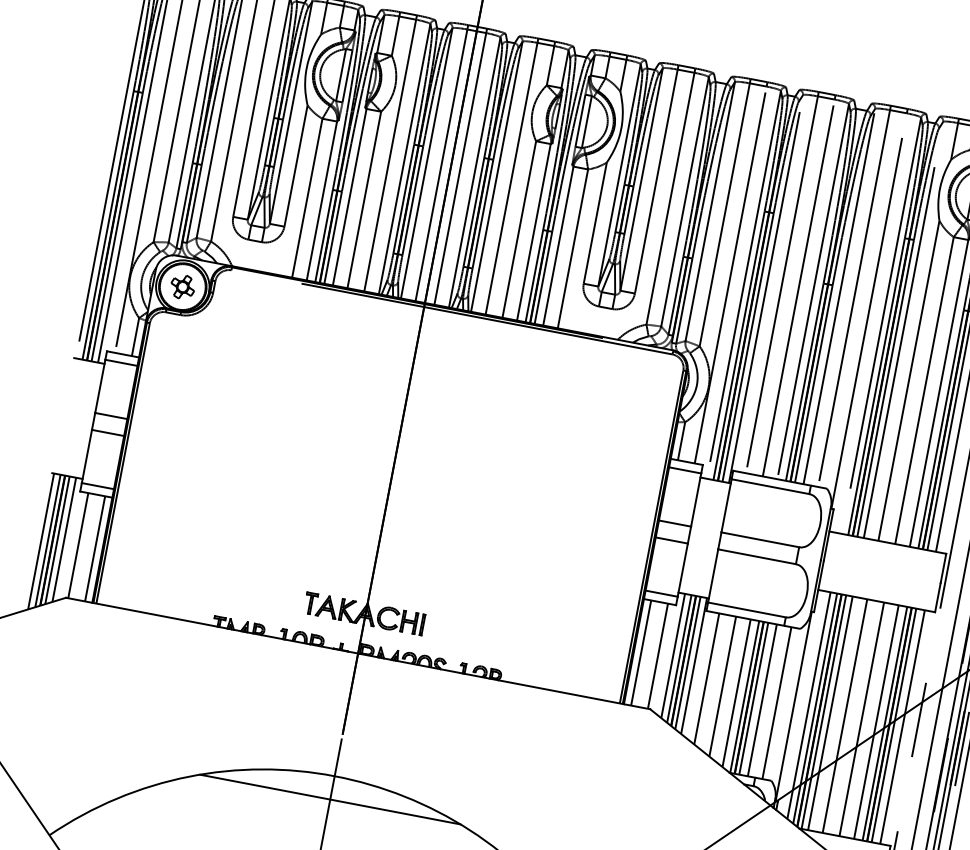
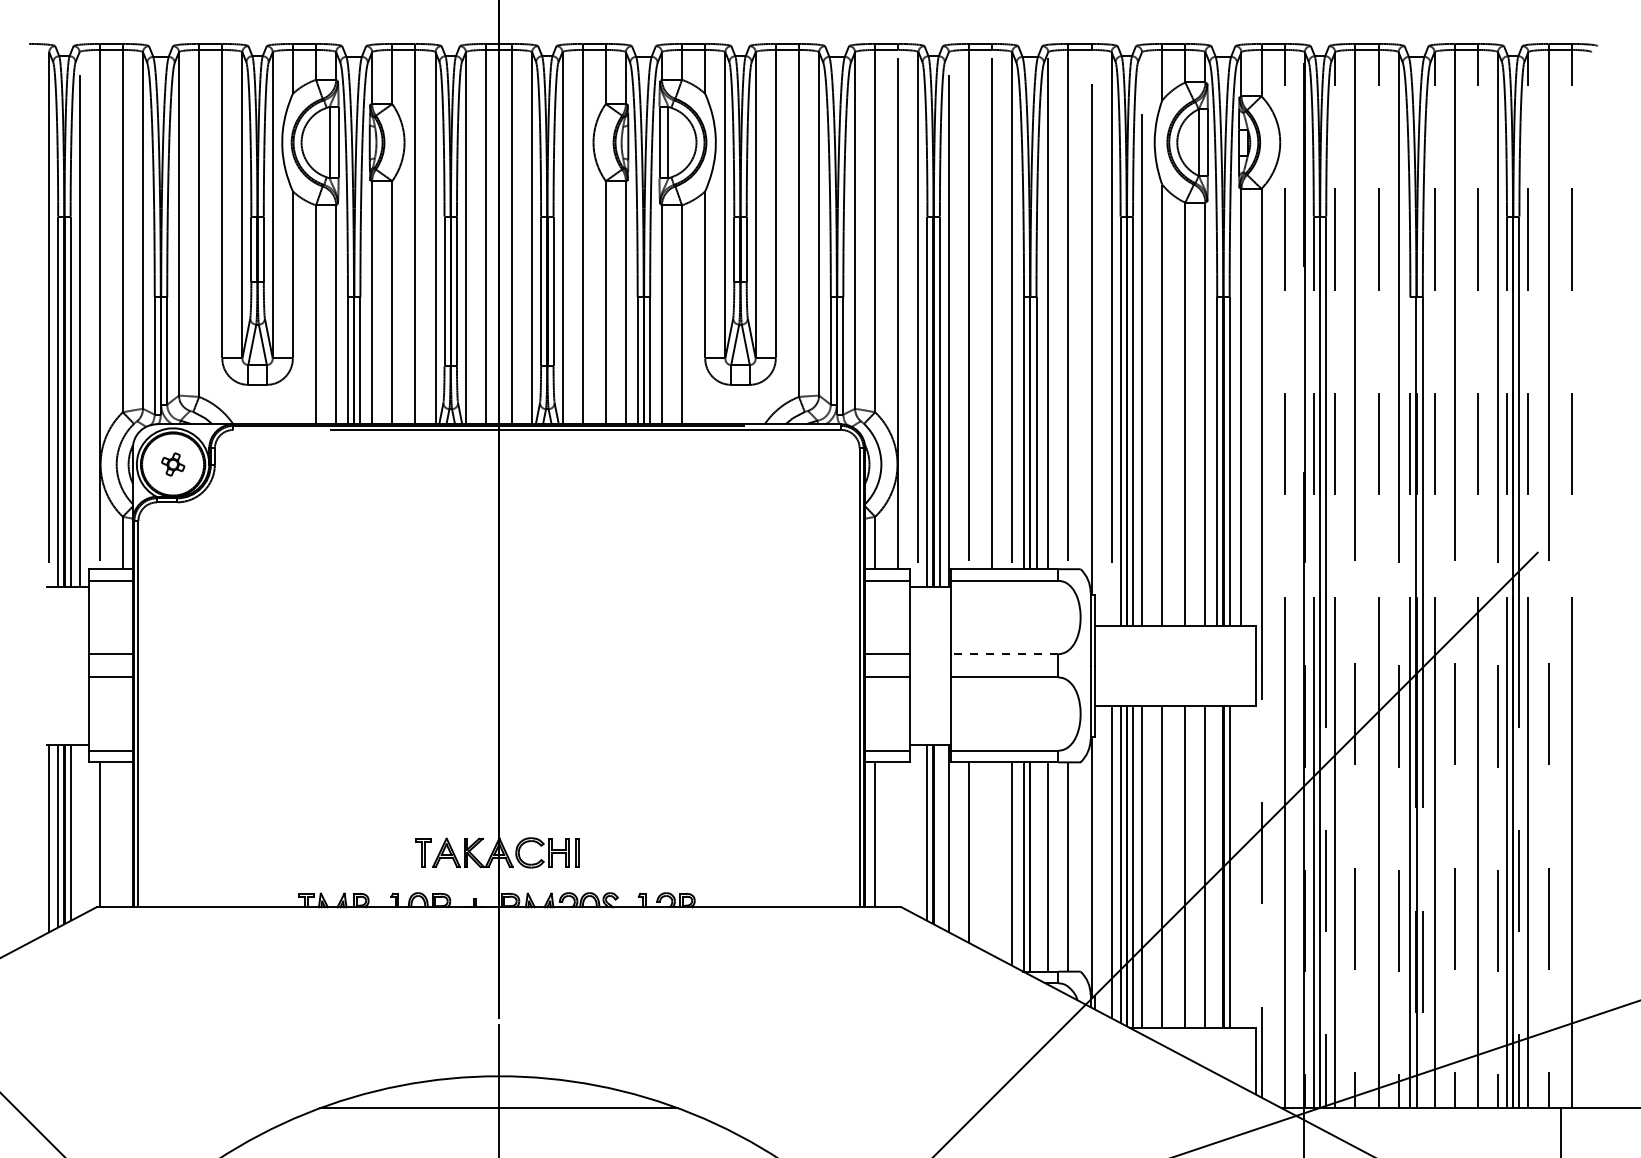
part: (183, 287) -> (173, 464), size x0.7
line: (64, 539) -> (79, 830), removed
line: (759, 540) -> (1004, 654), solid -> dashed
line: (94, 548) -> (122, 834), removed
line: (673, 655) -> (918, 830), removed
line: (658, 656) -> (898, 834), removed
line: (687, 663) -> (939, 836), removed
line: (723, 686) -> (992, 858), removed
line: (753, 698) -> (1036, 866), removed
line: (885, 723) -> (1217, 866), removed
line: (902, 726) -> (1241, 866), removed

